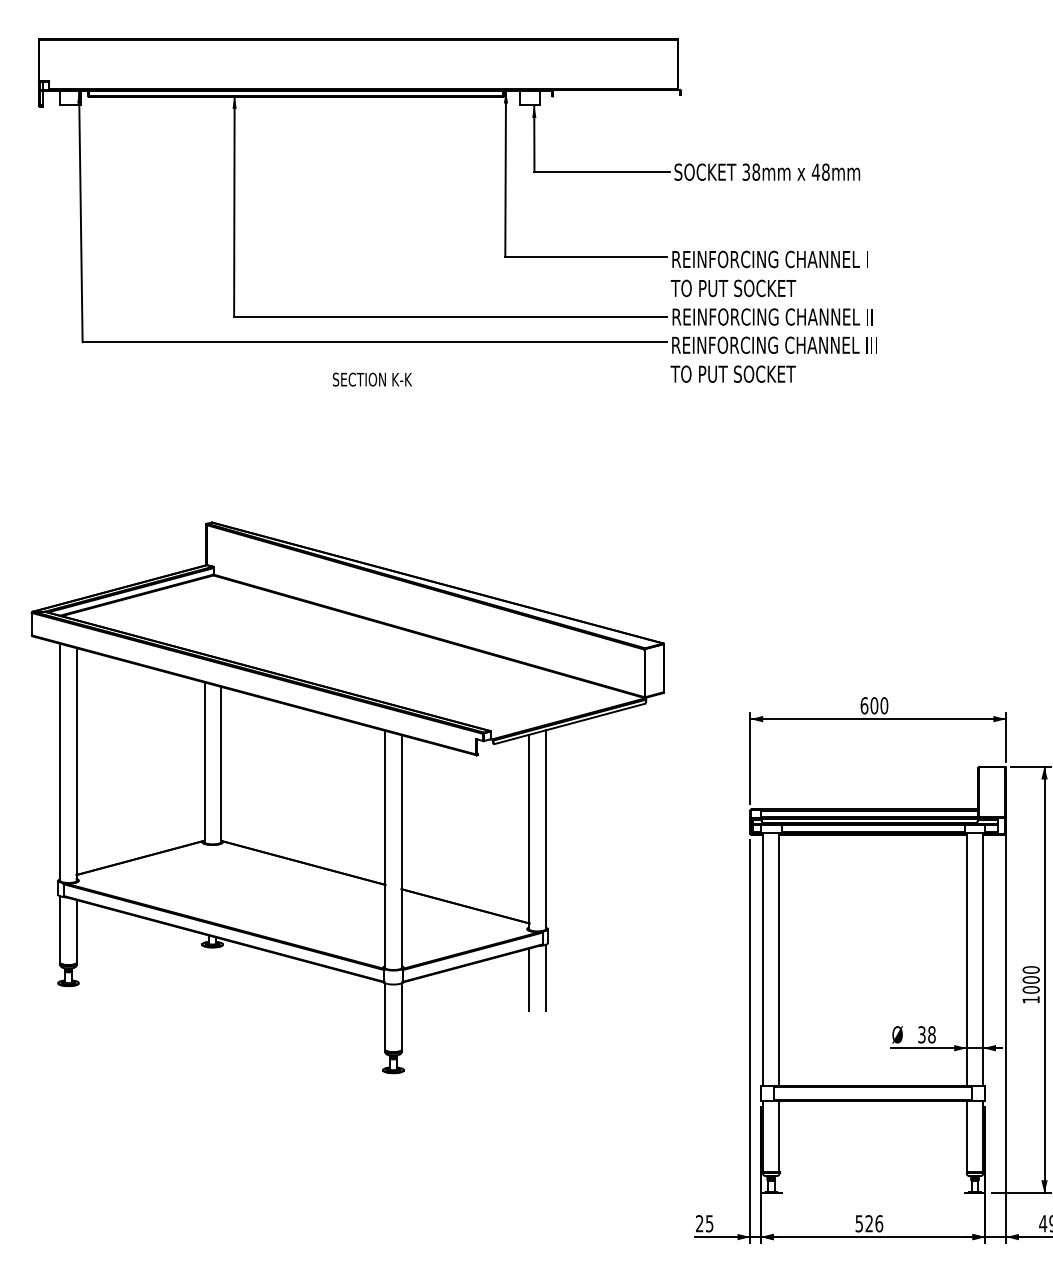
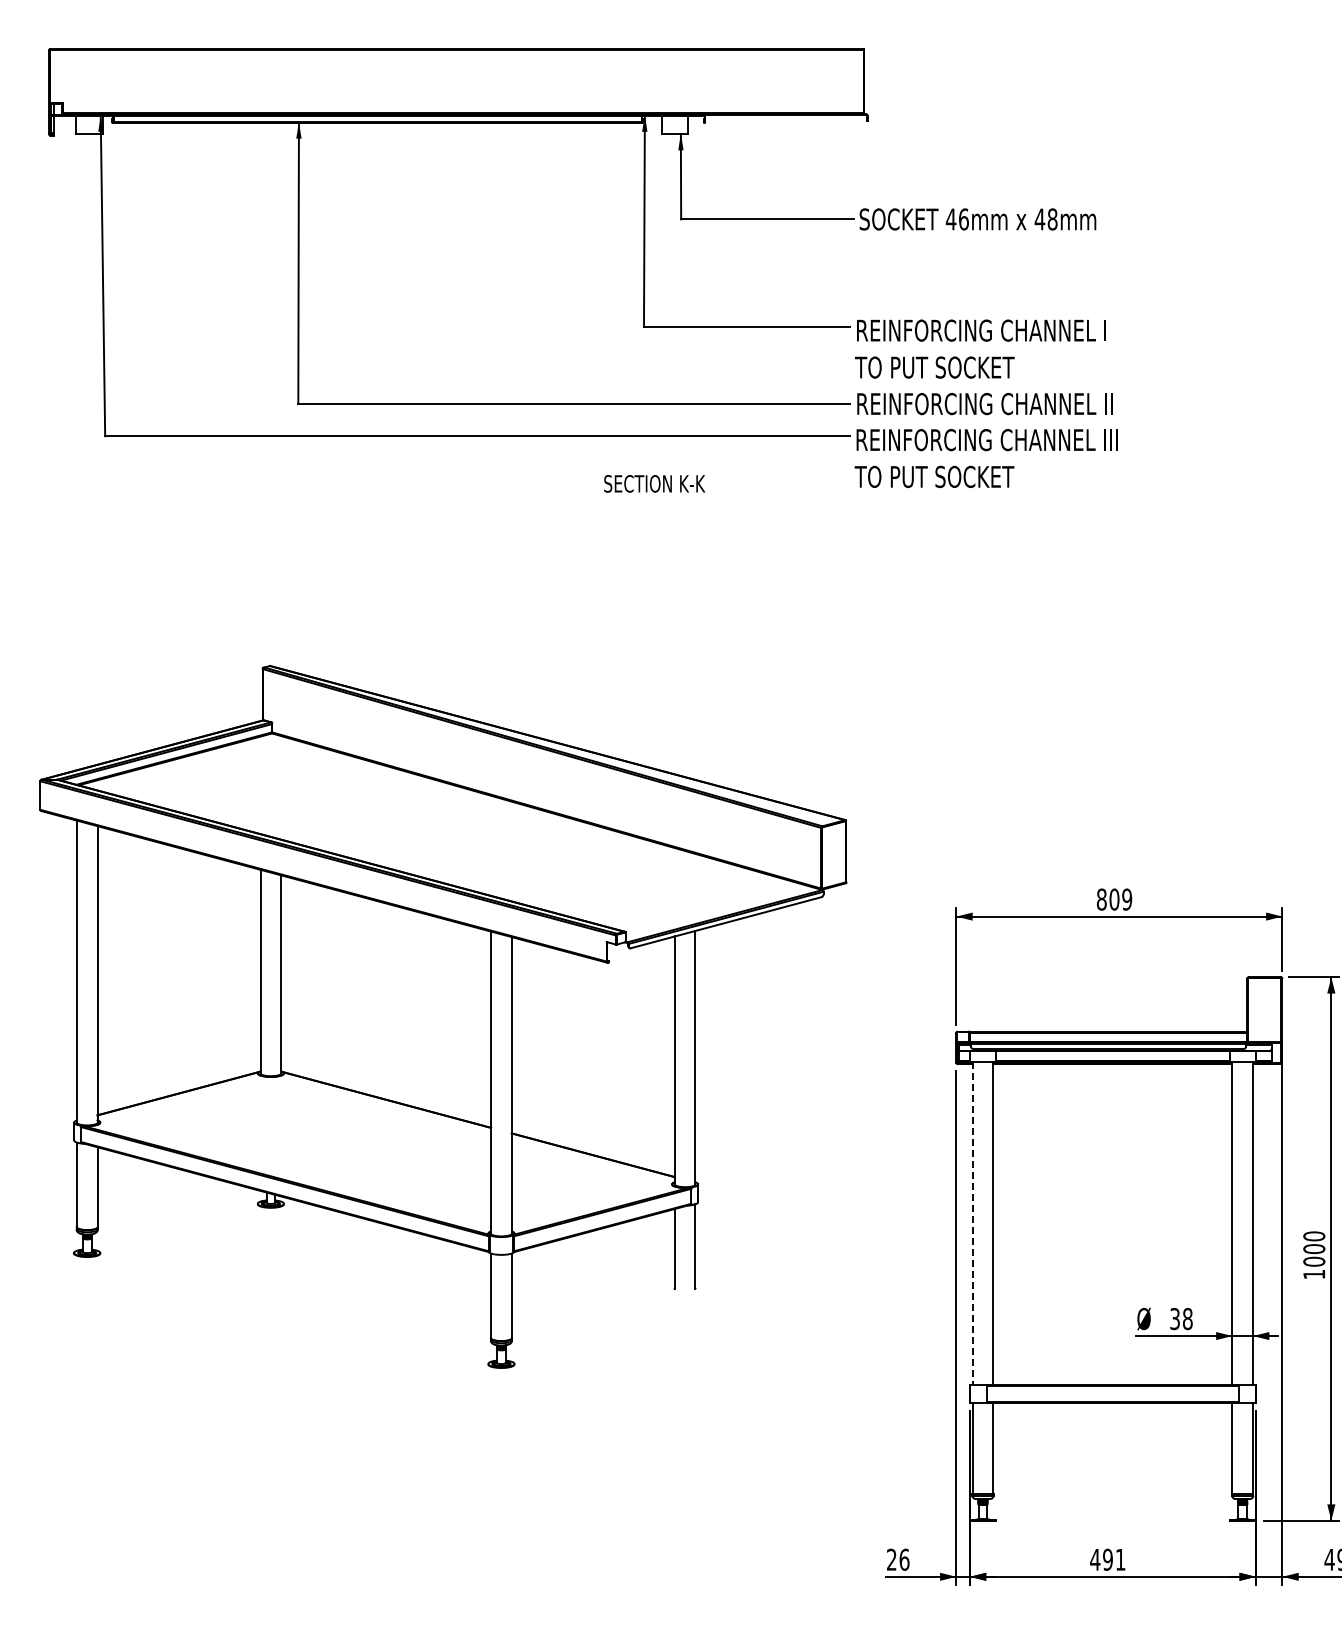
text: (750, 172) -> (956, 219), 38mm -> 46mm
text: (372, 379) -> (654, 483), moved
text: (874, 705) -> (1114, 899), 600 -> 809
line: (763, 960) -> (972, 1224), solid -> dashed
text: (709, 1223) -> (904, 1559), 25 -> 26
text: (868, 1223) -> (1107, 1559), 526 -> 491

